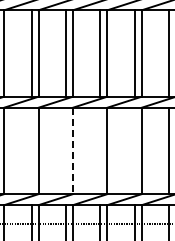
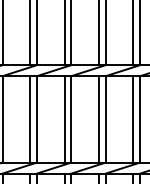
line: (31, 150) -> (29, 118), added
line: (66, 150) -> (64, 118), added
line: (100, 150) -> (98, 118), added
line: (134, 150) -> (132, 118), added
line: (72, 151) -> (70, 119), dashed -> solid

